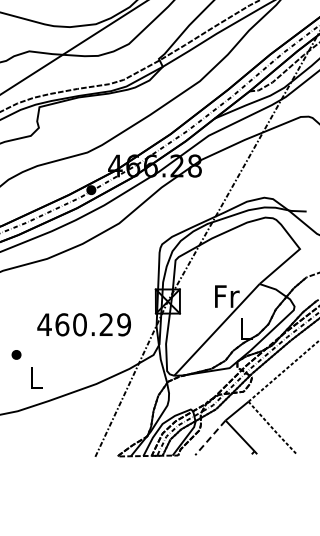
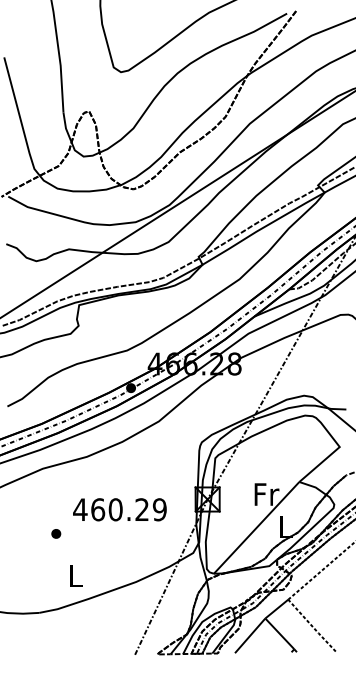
text: (83, 324) -> (119, 509), moved
part: (16, 354) -> (56, 533), moved
line: (209, 438) -> (249, 636), dashed -> solid

